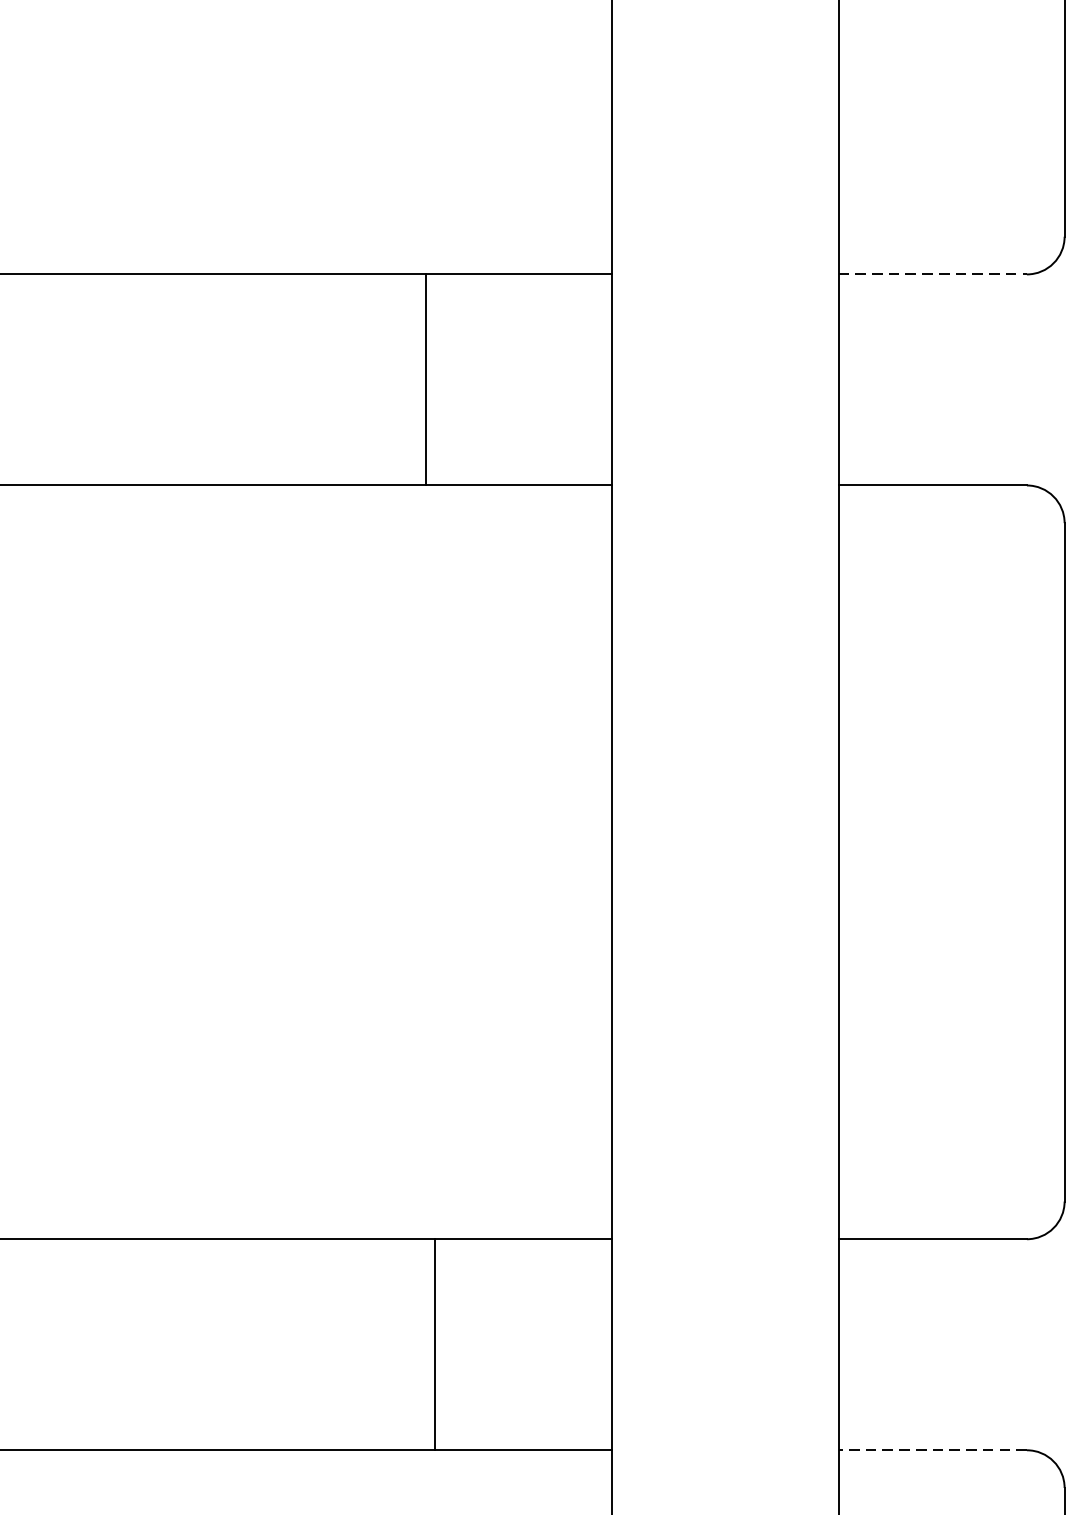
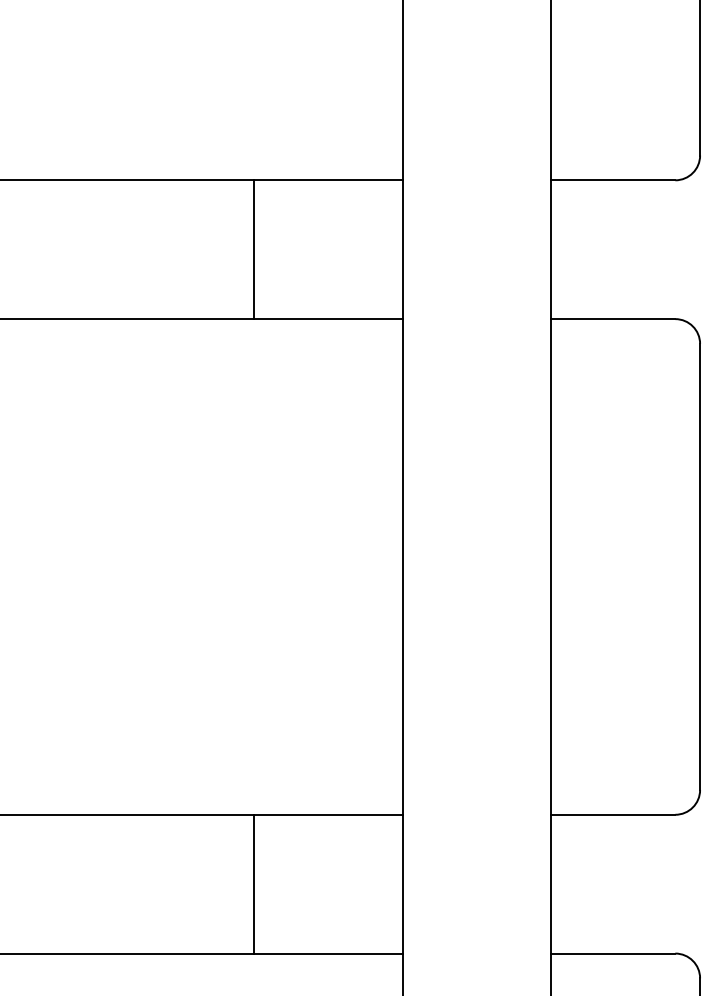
line: (932, 274) -> (613, 180), dashed -> solid
line: (426, 379) -> (254, 249), moved
line: (435, 1343) -> (254, 883), moved
line: (932, 1450) -> (613, 953), dashed -> solid

